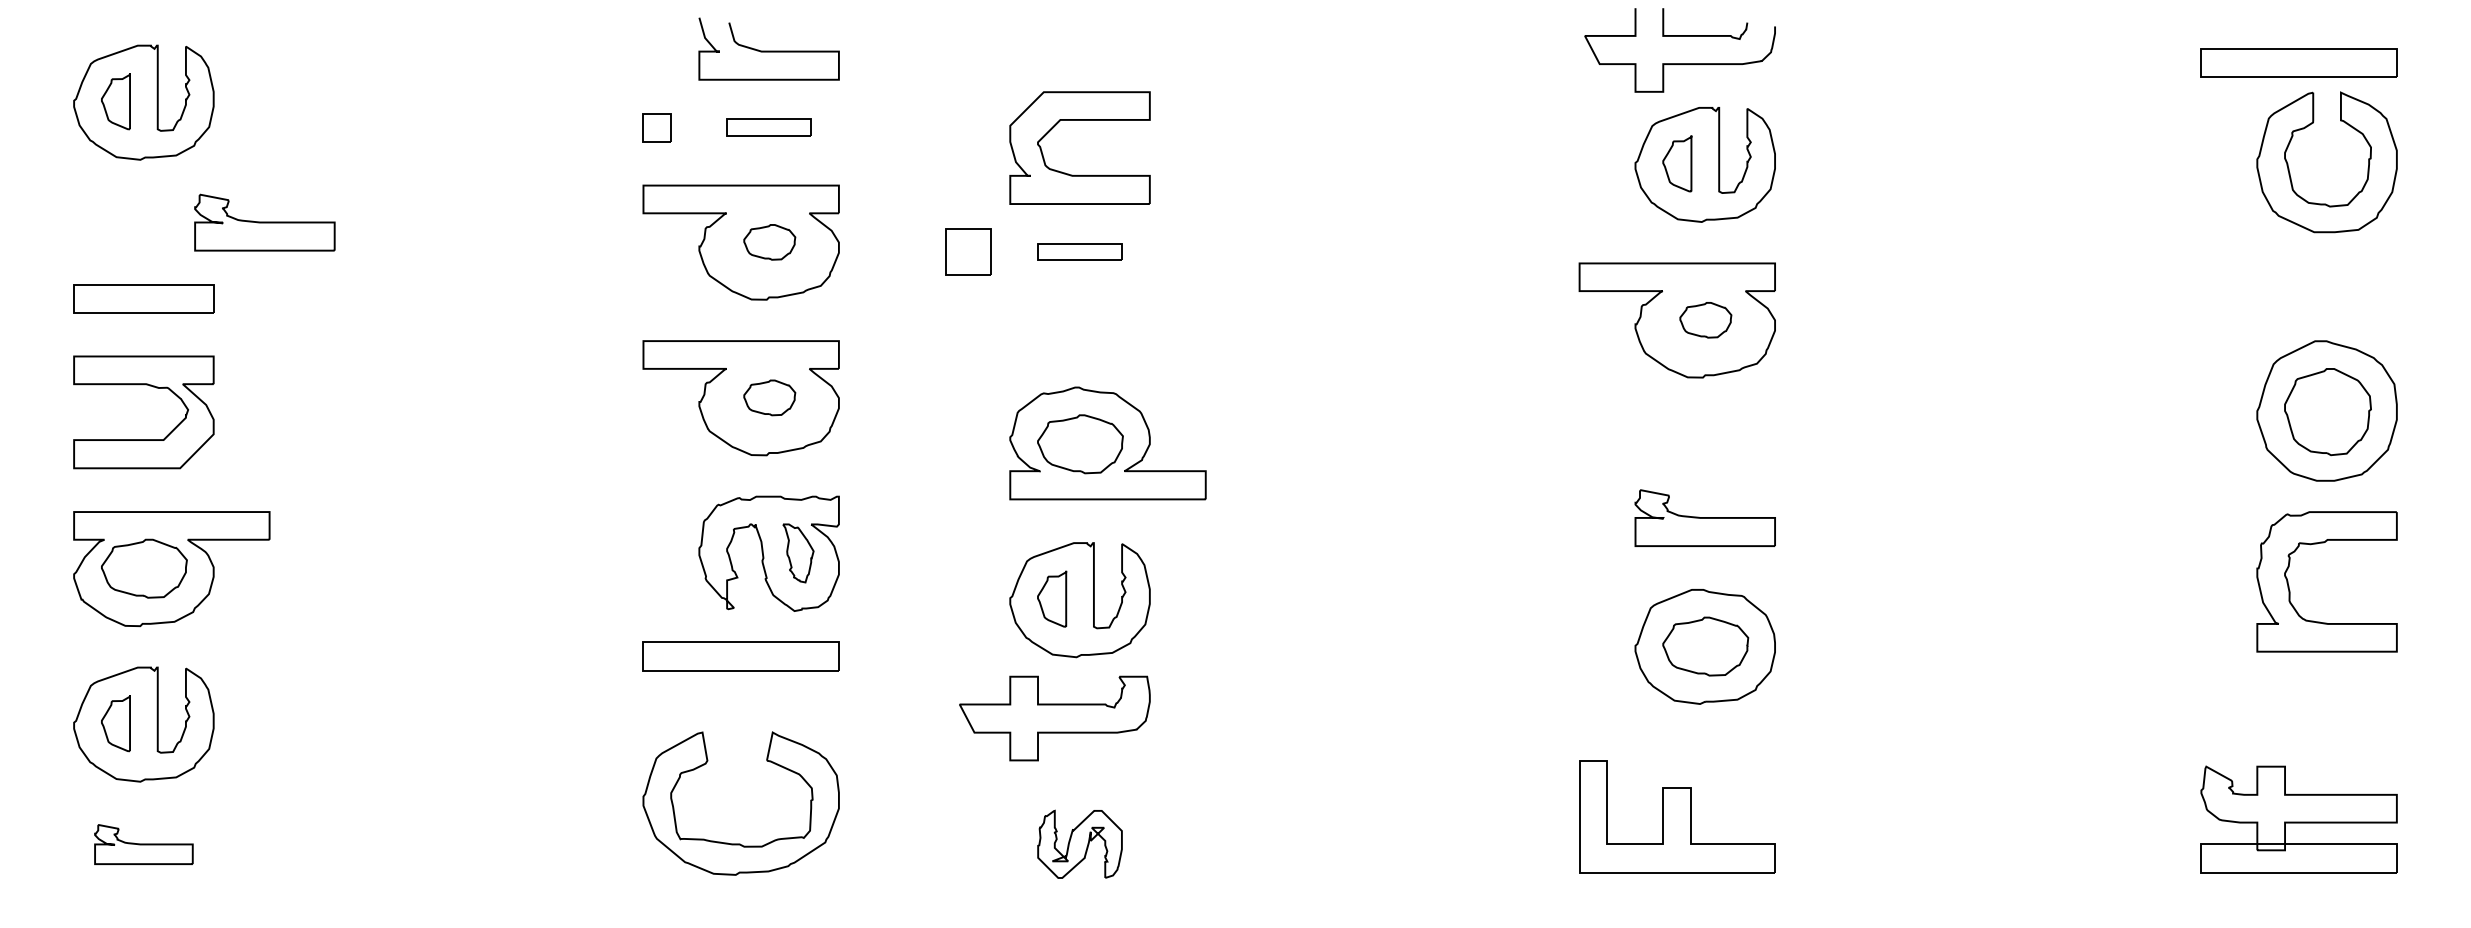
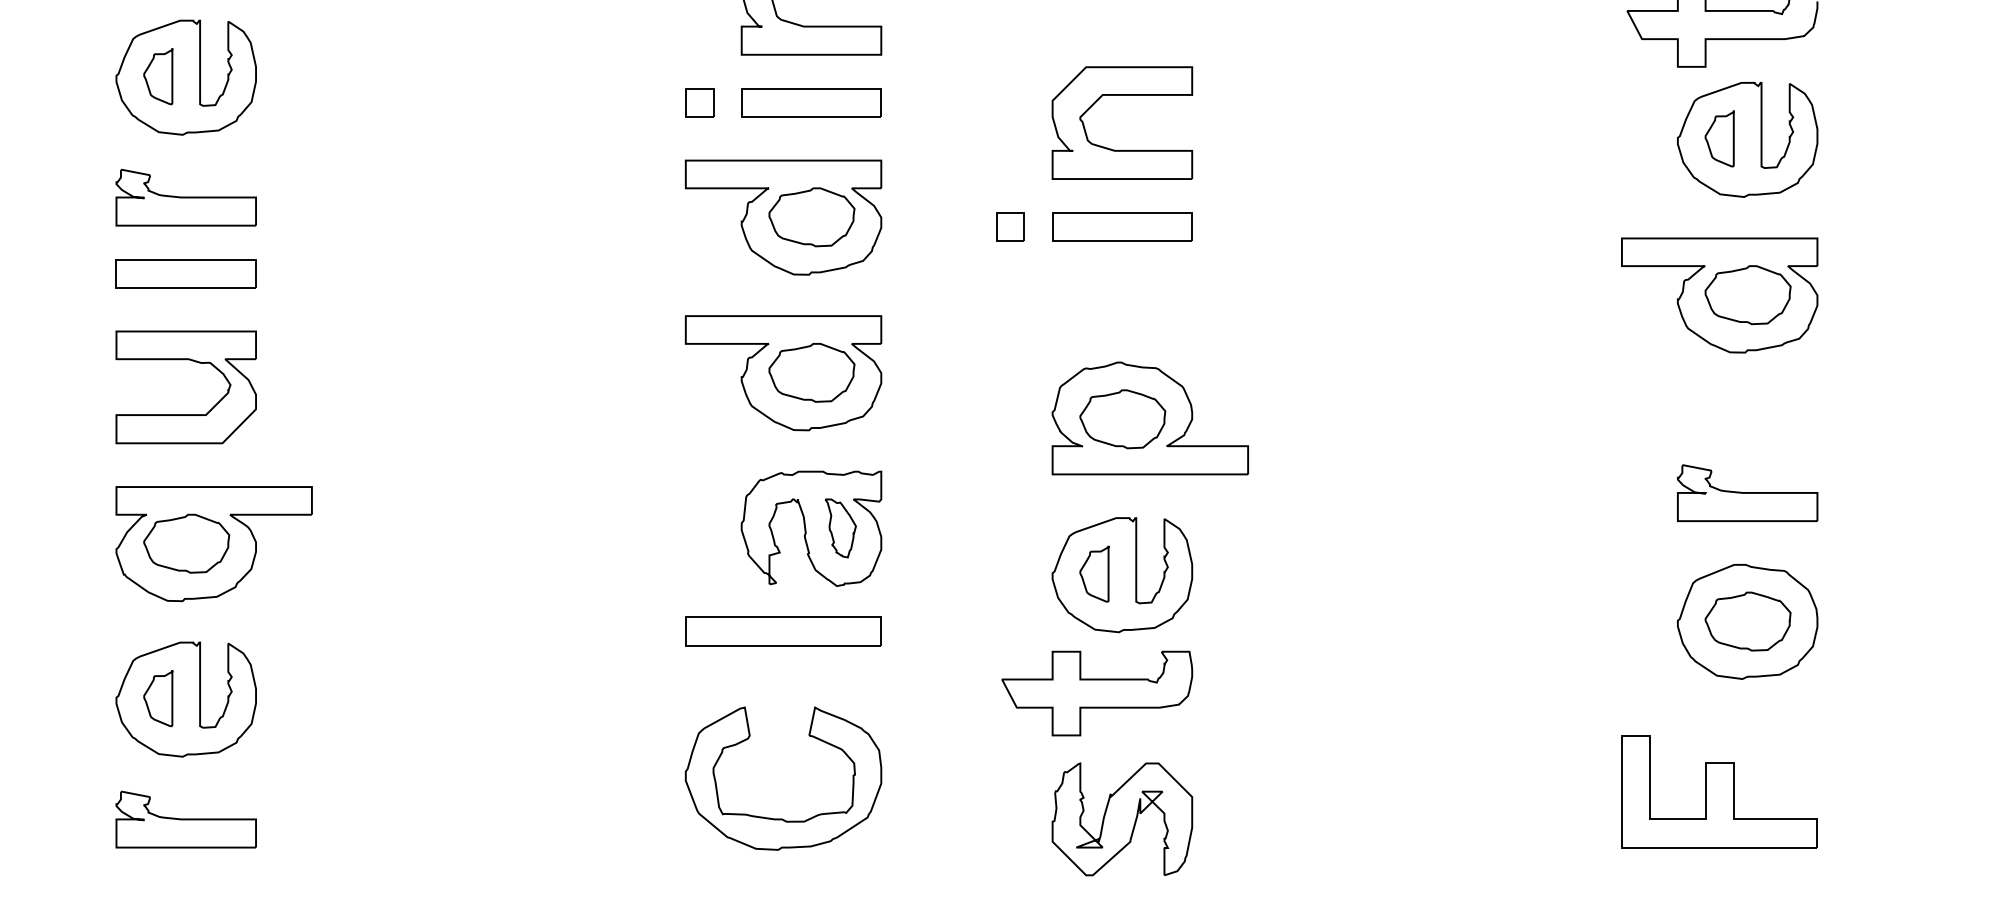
part: (768, 127) -> (810, 102), size x1.67
part: (264, 222) -> (185, 197), moved
part: (769, 242) -> (811, 217), size x1.67
part: (967, 251) -> (1009, 226), size x0.62
part: (1079, 251) -> (1121, 226), size x1.67
part: (1705, 320) -> (1747, 295), size x1.67
part: (769, 397) -> (811, 372), size x1.67
part: (143, 844) -> (185, 819), size x1.43
part: (1079, 844) -> (1121, 819), size x1.67

